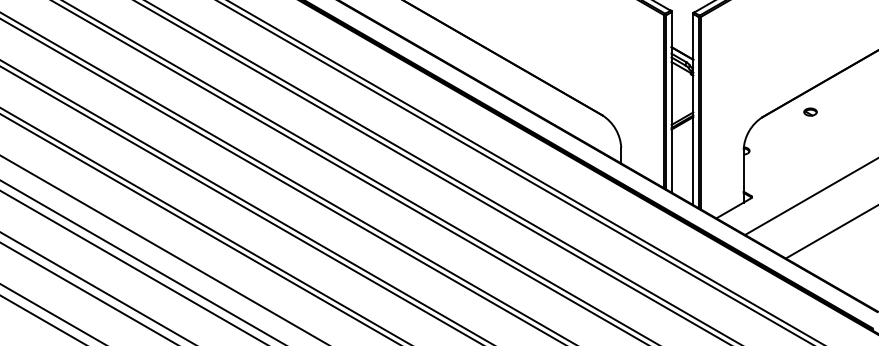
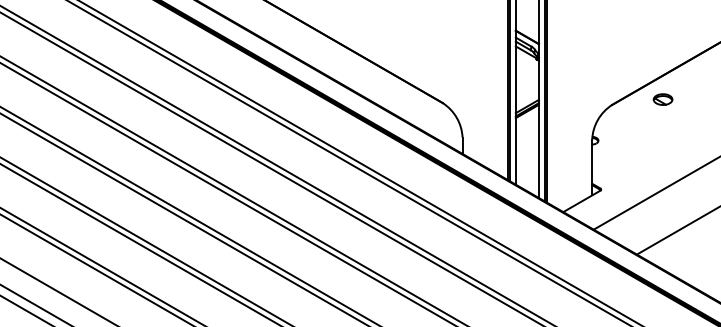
part: (810, 111) -> (663, 98), size x1.4

